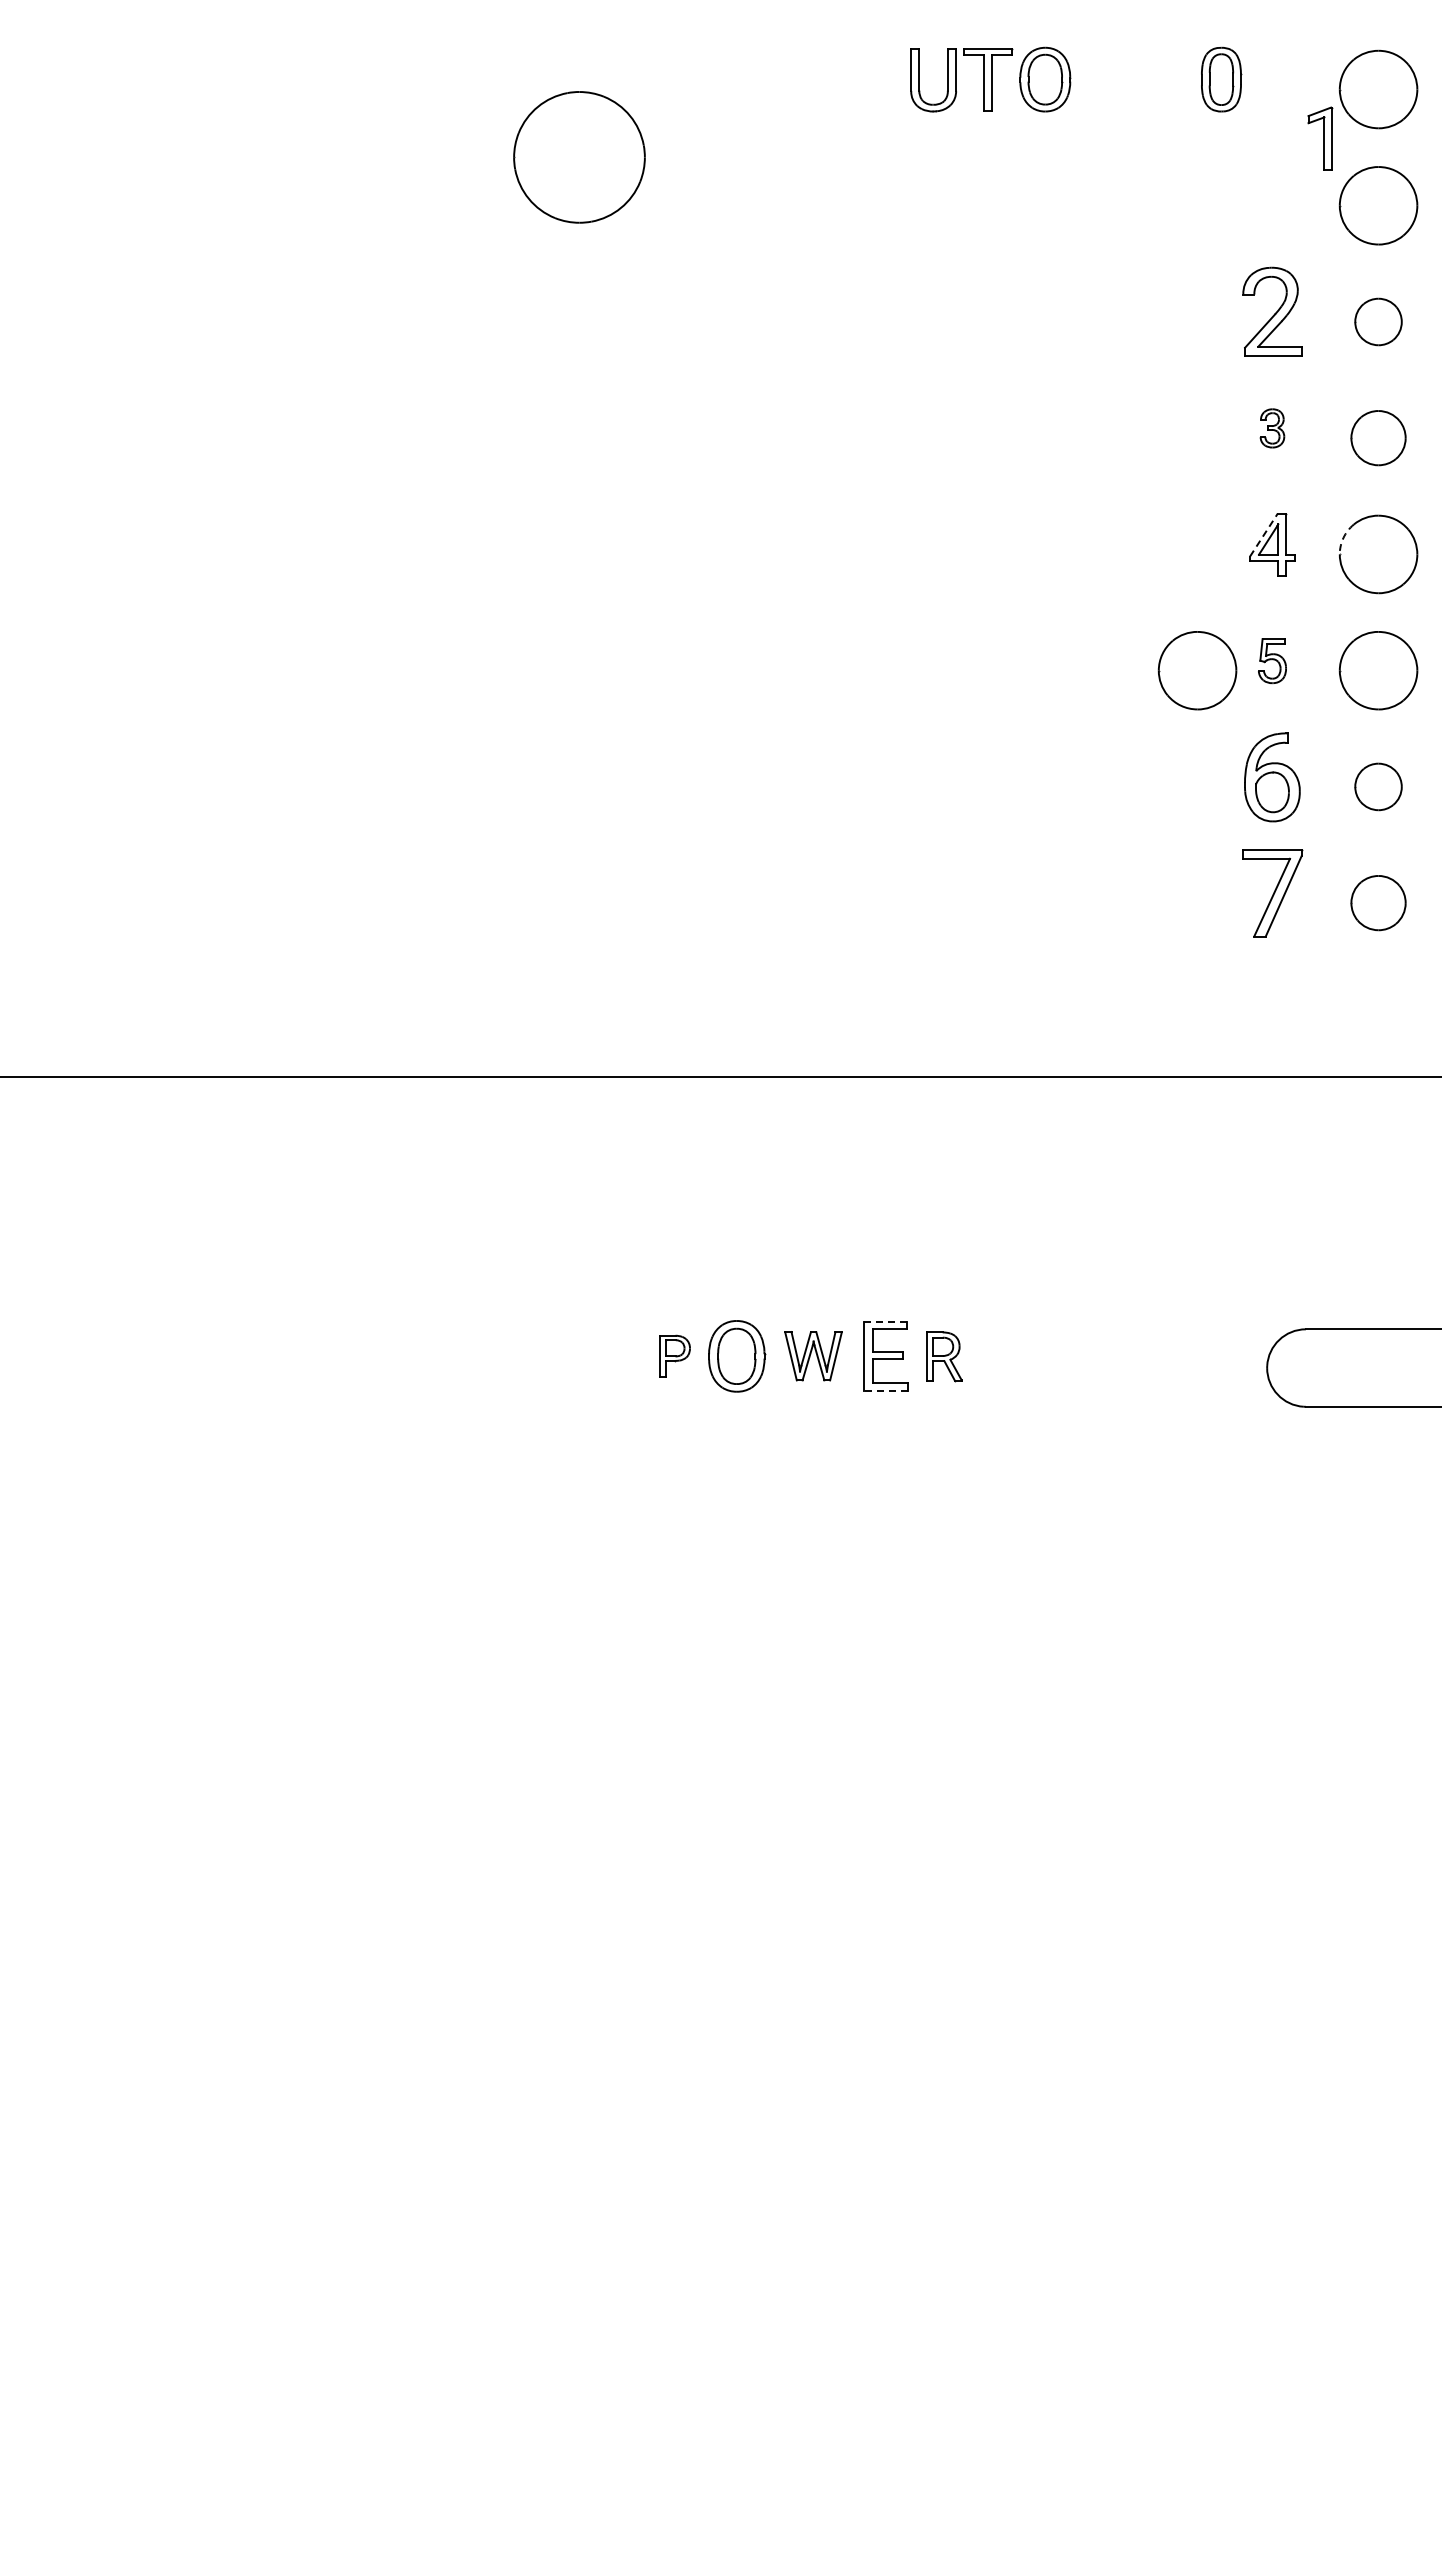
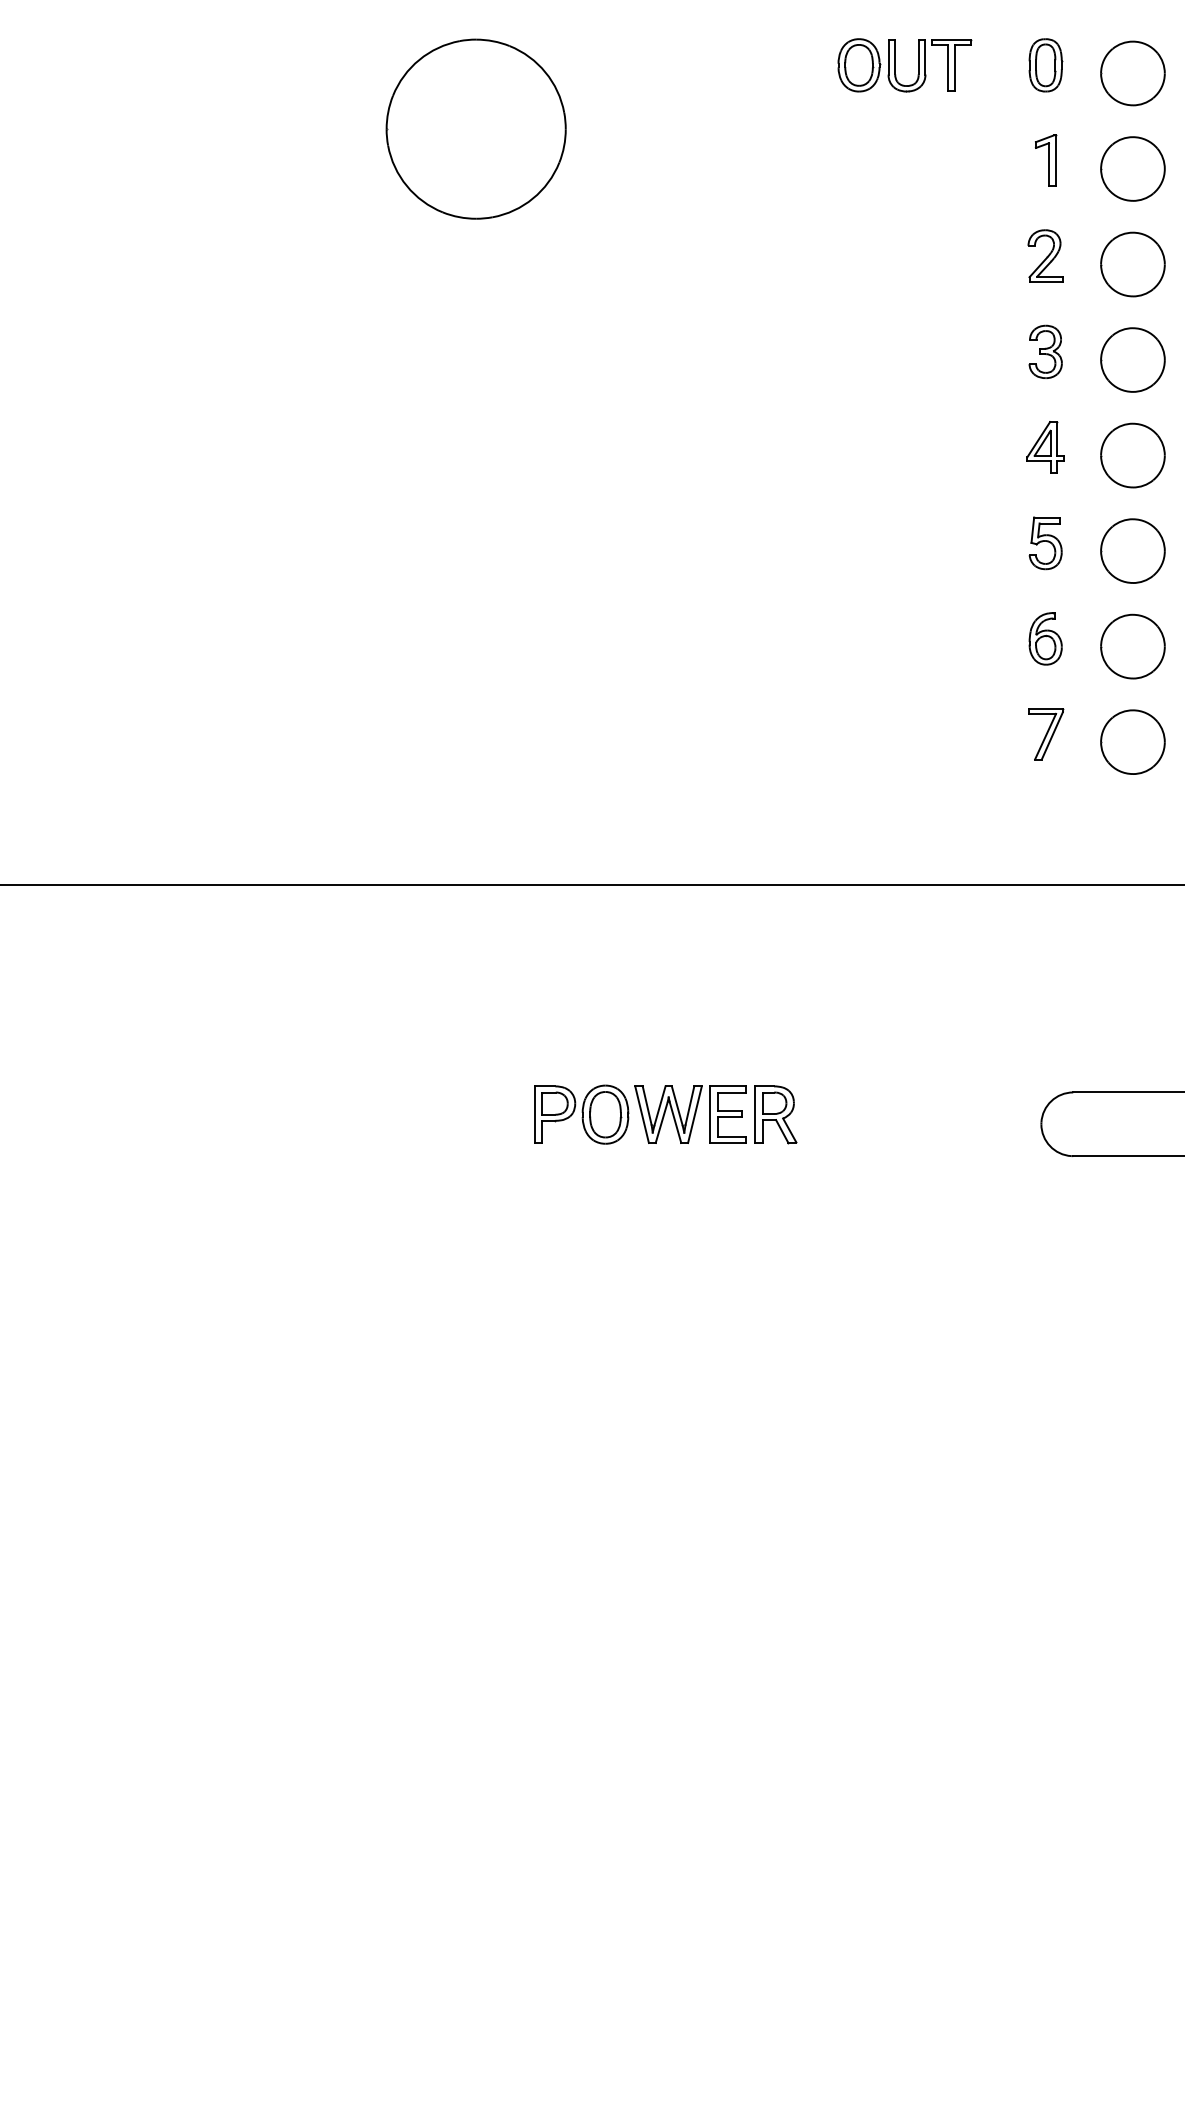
part: (1221, 79) -> (1045, 65), moved
part: (961, 80) -> (929, 66), moved
part: (1320, 138) -> (1045, 160), moved
part: (579, 157) -> (476, 129), size x1.67
part: (1271, 311) -> (1044, 255), size x0.71
part: (1378, 321) -> (1132, 264), size x1.67
part: (1272, 428) -> (1045, 352), size x1.67
part: (1378, 437) -> (1132, 359), size x1.43
line: (1263, 535) -> (1038, 440), dashed -> solid
arc: (1343, 537) -> (1104, 441), dashed -> solid
part: (1272, 660) -> (1045, 542), size x1.43
part: (1197, 670) -> (984, 550), removed
part: (1272, 777) -> (1045, 638), size x0.71
part: (1378, 786) -> (1132, 646), size x1.67
part: (1272, 893) -> (1045, 734), size x0.71
part: (1378, 902) -> (1132, 741), size x1.43
line: (885, 1321) -> (727, 1086), dashed -> solid
part: (813, 1355) -> (668, 1113), size x1.43
part: (674, 1356) -> (554, 1114), size x1.67
part: (944, 1356) -> (776, 1114), size x1.43
line: (885, 1390) -> (727, 1142), dashed -> solid

